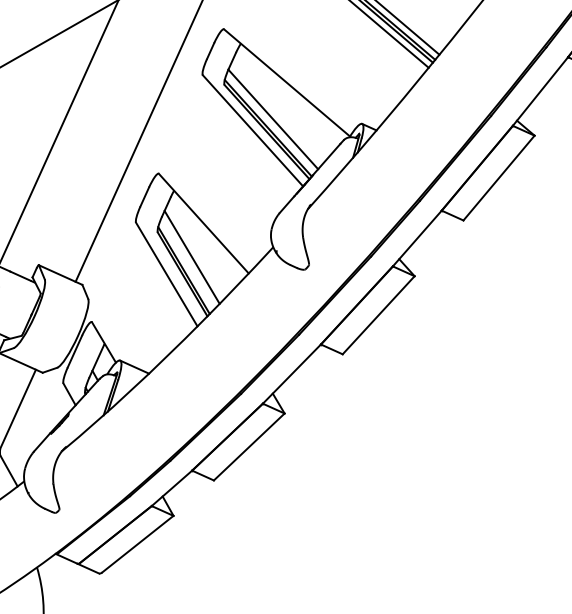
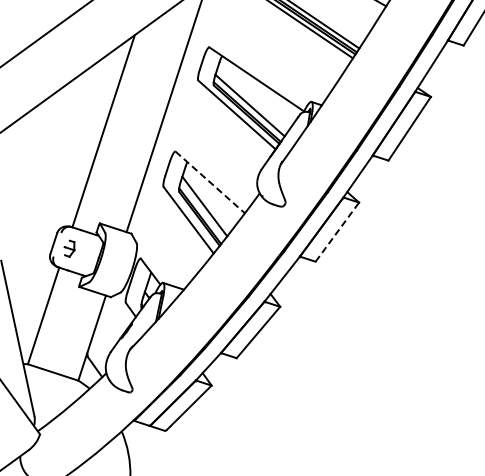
line: (204, 223) -> (210, 182), solid -> dashed
line: (378, 315) -> (337, 232), solid -> dashed

